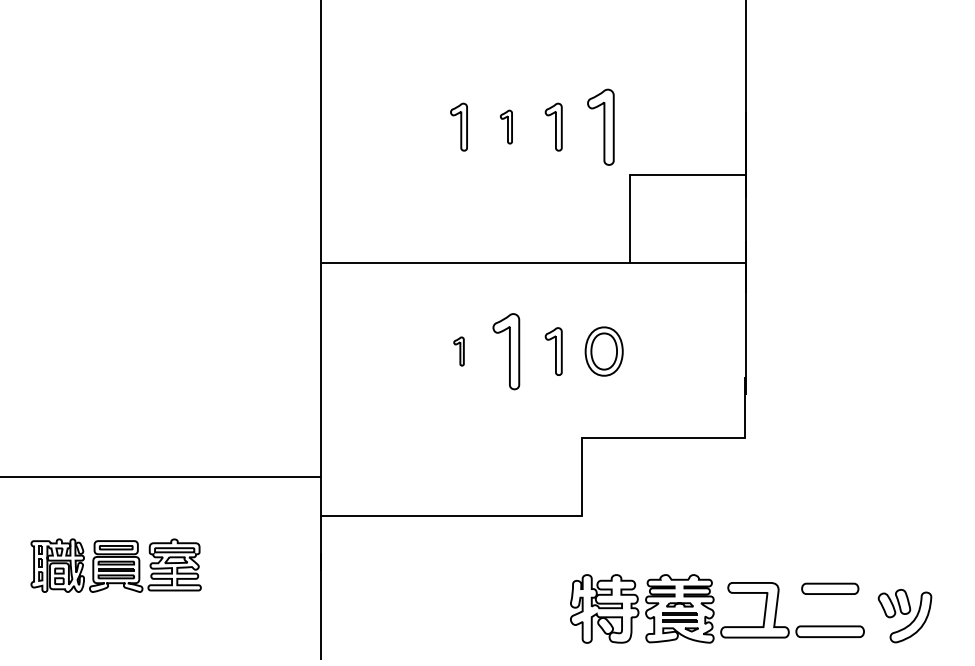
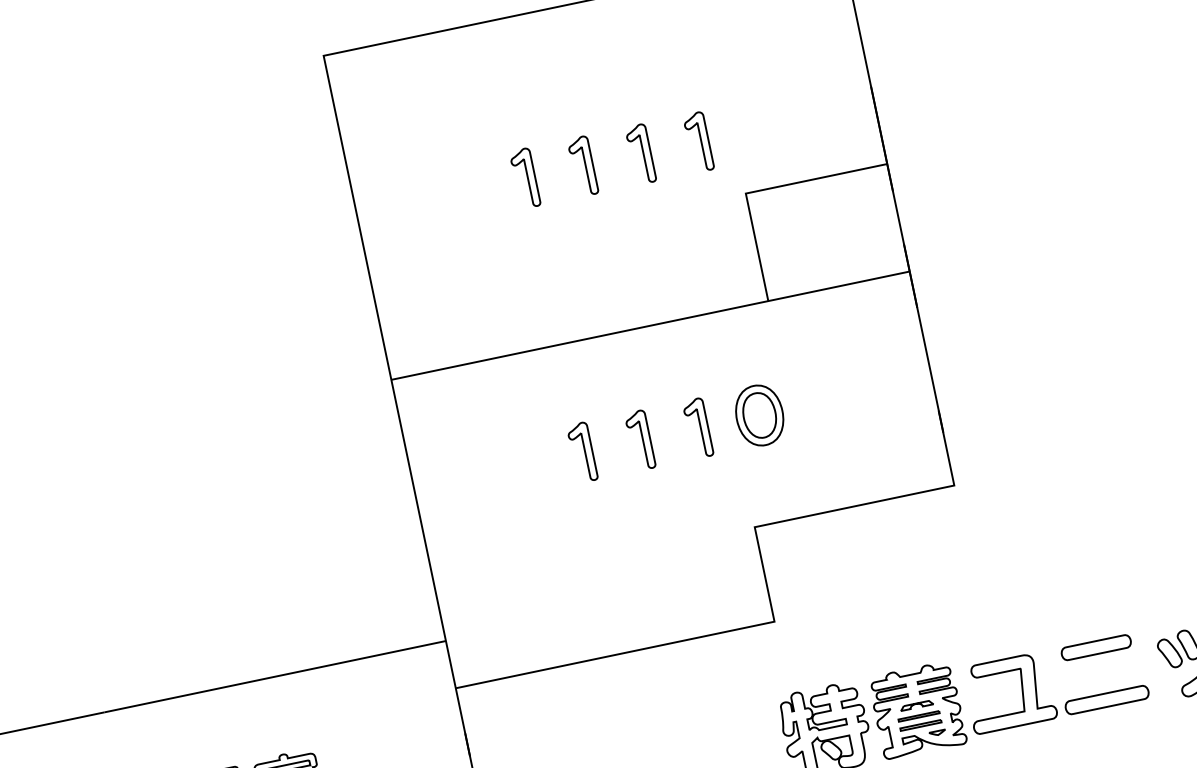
part: (506, 126) -> (582, 165), size x1.43
part: (601, 126) -> (698, 141), size x0.62
part: (458, 351) -> (581, 452), size x1.67
part: (506, 351) -> (640, 440), size x0.62

